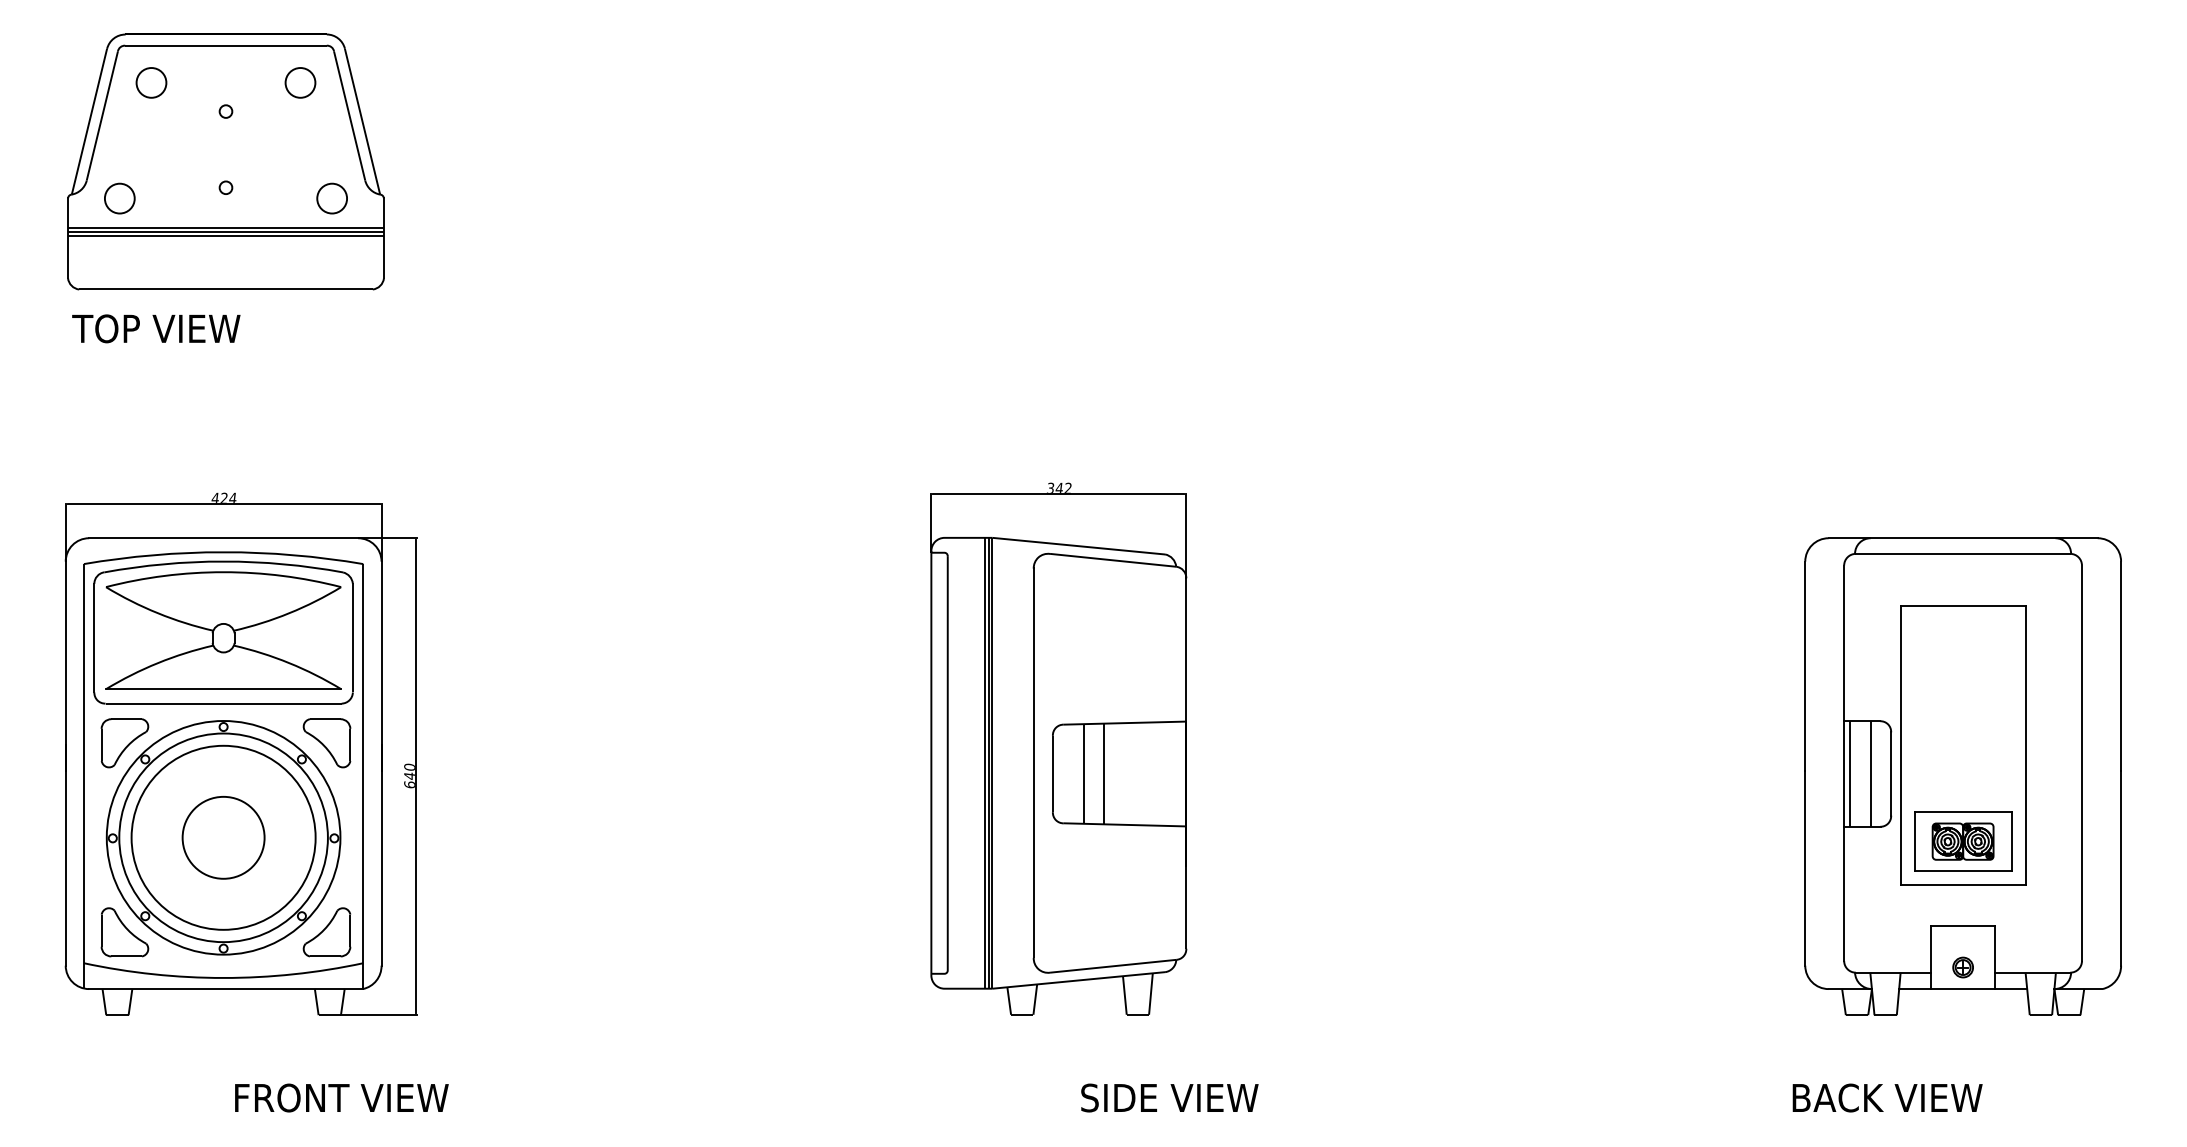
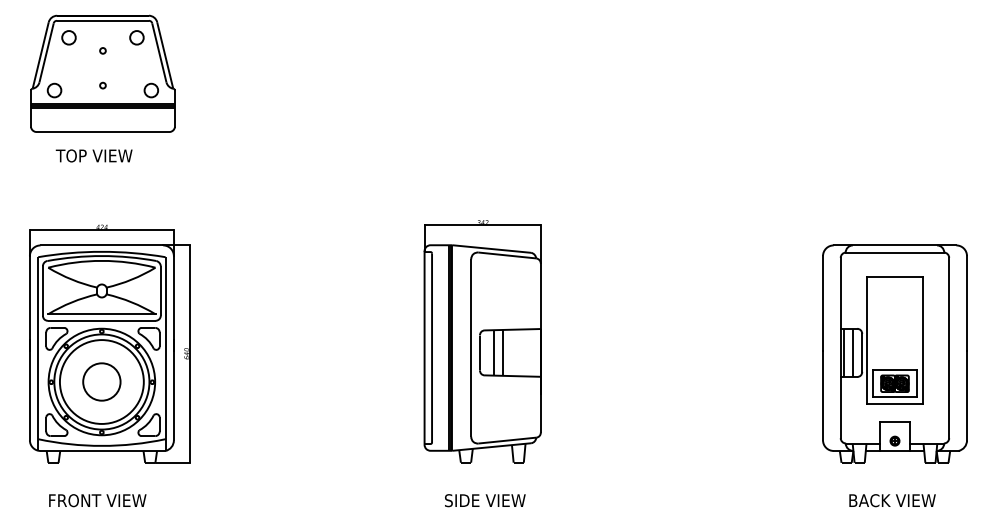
text: (154, 327) -> (93, 155), moved
text: (341, 1097) -> (97, 500), moved
text: (1170, 1097) -> (485, 500), moved
text: (1887, 1097) -> (892, 500), moved

